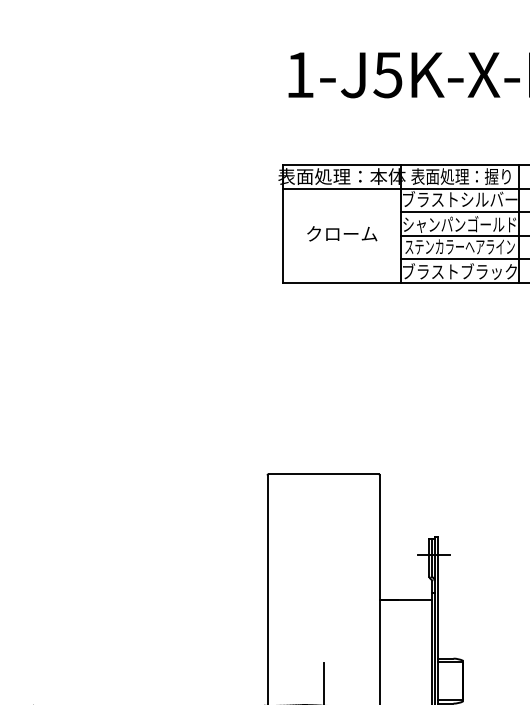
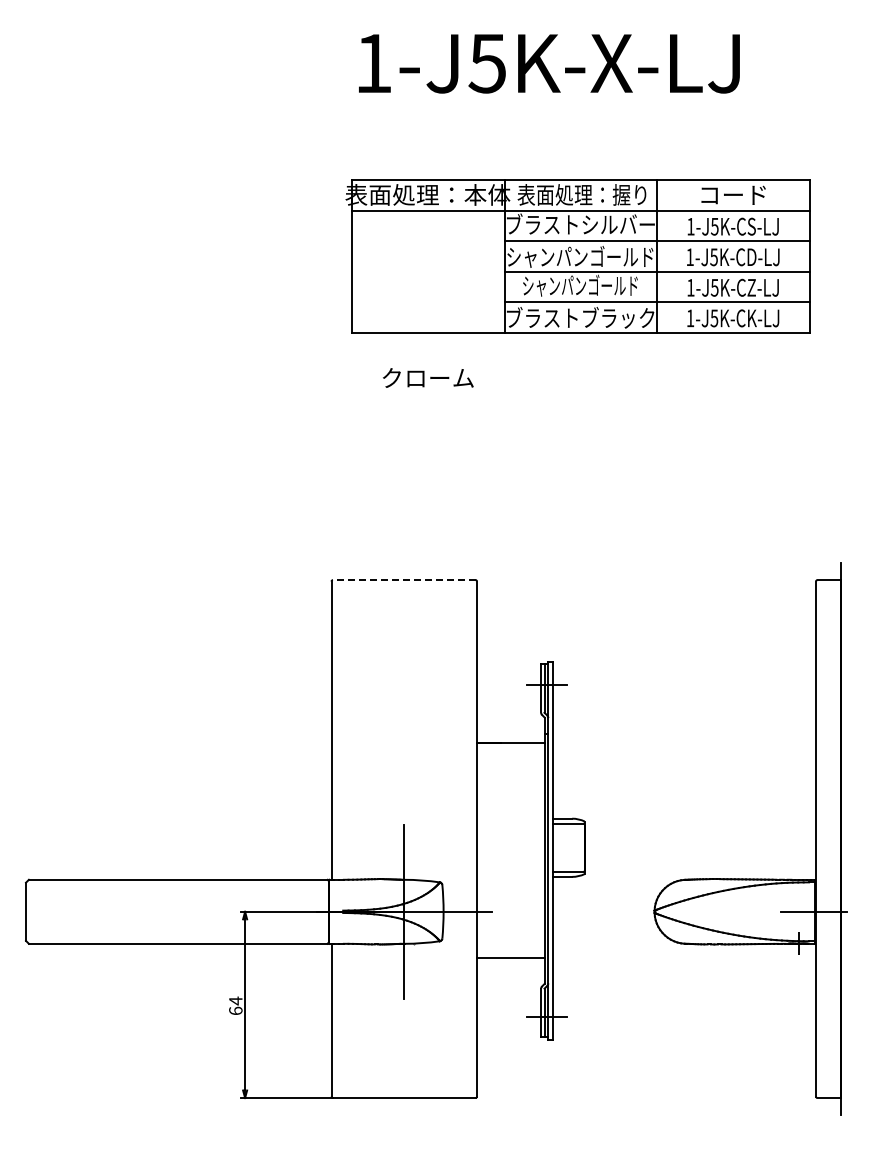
text: (342, 233) -> (428, 377), moved
text: (459, 246) -> (580, 285), ステンカラーヘアライン -> シャンパンゴールド
line: (323, 474) -> (403, 580), solid -> dashed

